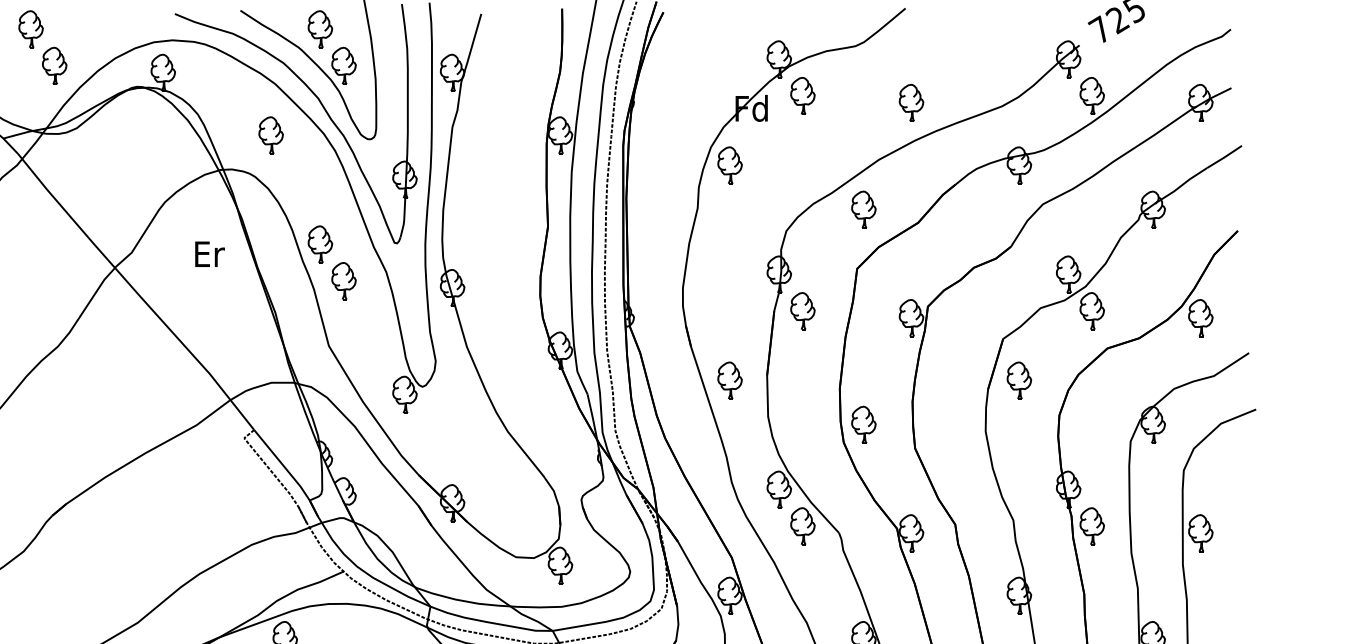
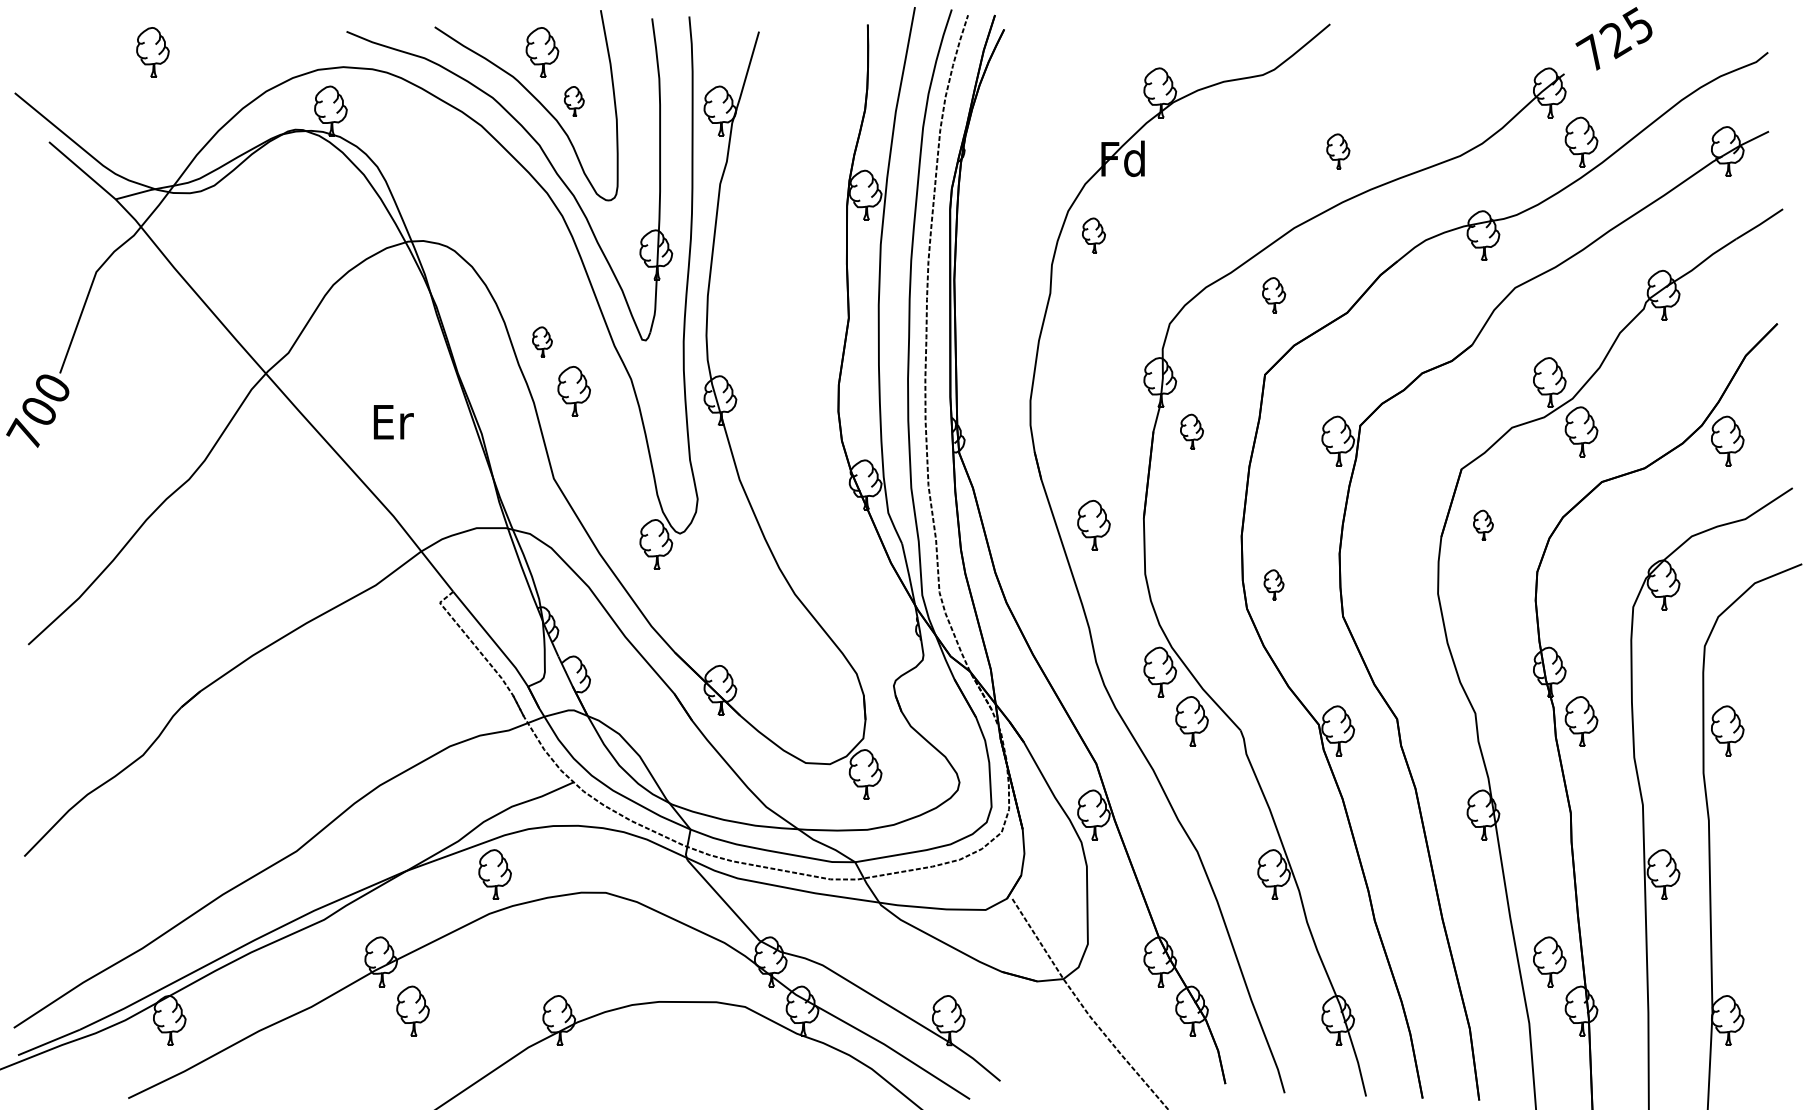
part: (54, 65) -> (184, 101), removed
part: (344, 65) -> (574, 101), size x0.6
part: (802, 95) -> (1191, 141), removed
part: (911, 102) -> (1338, 151), size x0.7
part: (270, 134) -> (475, 194), removed
part: (729, 165) -> (1093, 235), size x0.7
part: (863, 209) -> (1273, 294), size x0.7
part: (320, 244) -> (542, 341), size x0.6
text: (209, 254) -> (393, 422), moved
part: (802, 310) -> (1191, 431), size x0.7
part: (1019, 380) -> (1483, 525), size x0.6
part: (863, 424) -> (1273, 584), size x0.6

